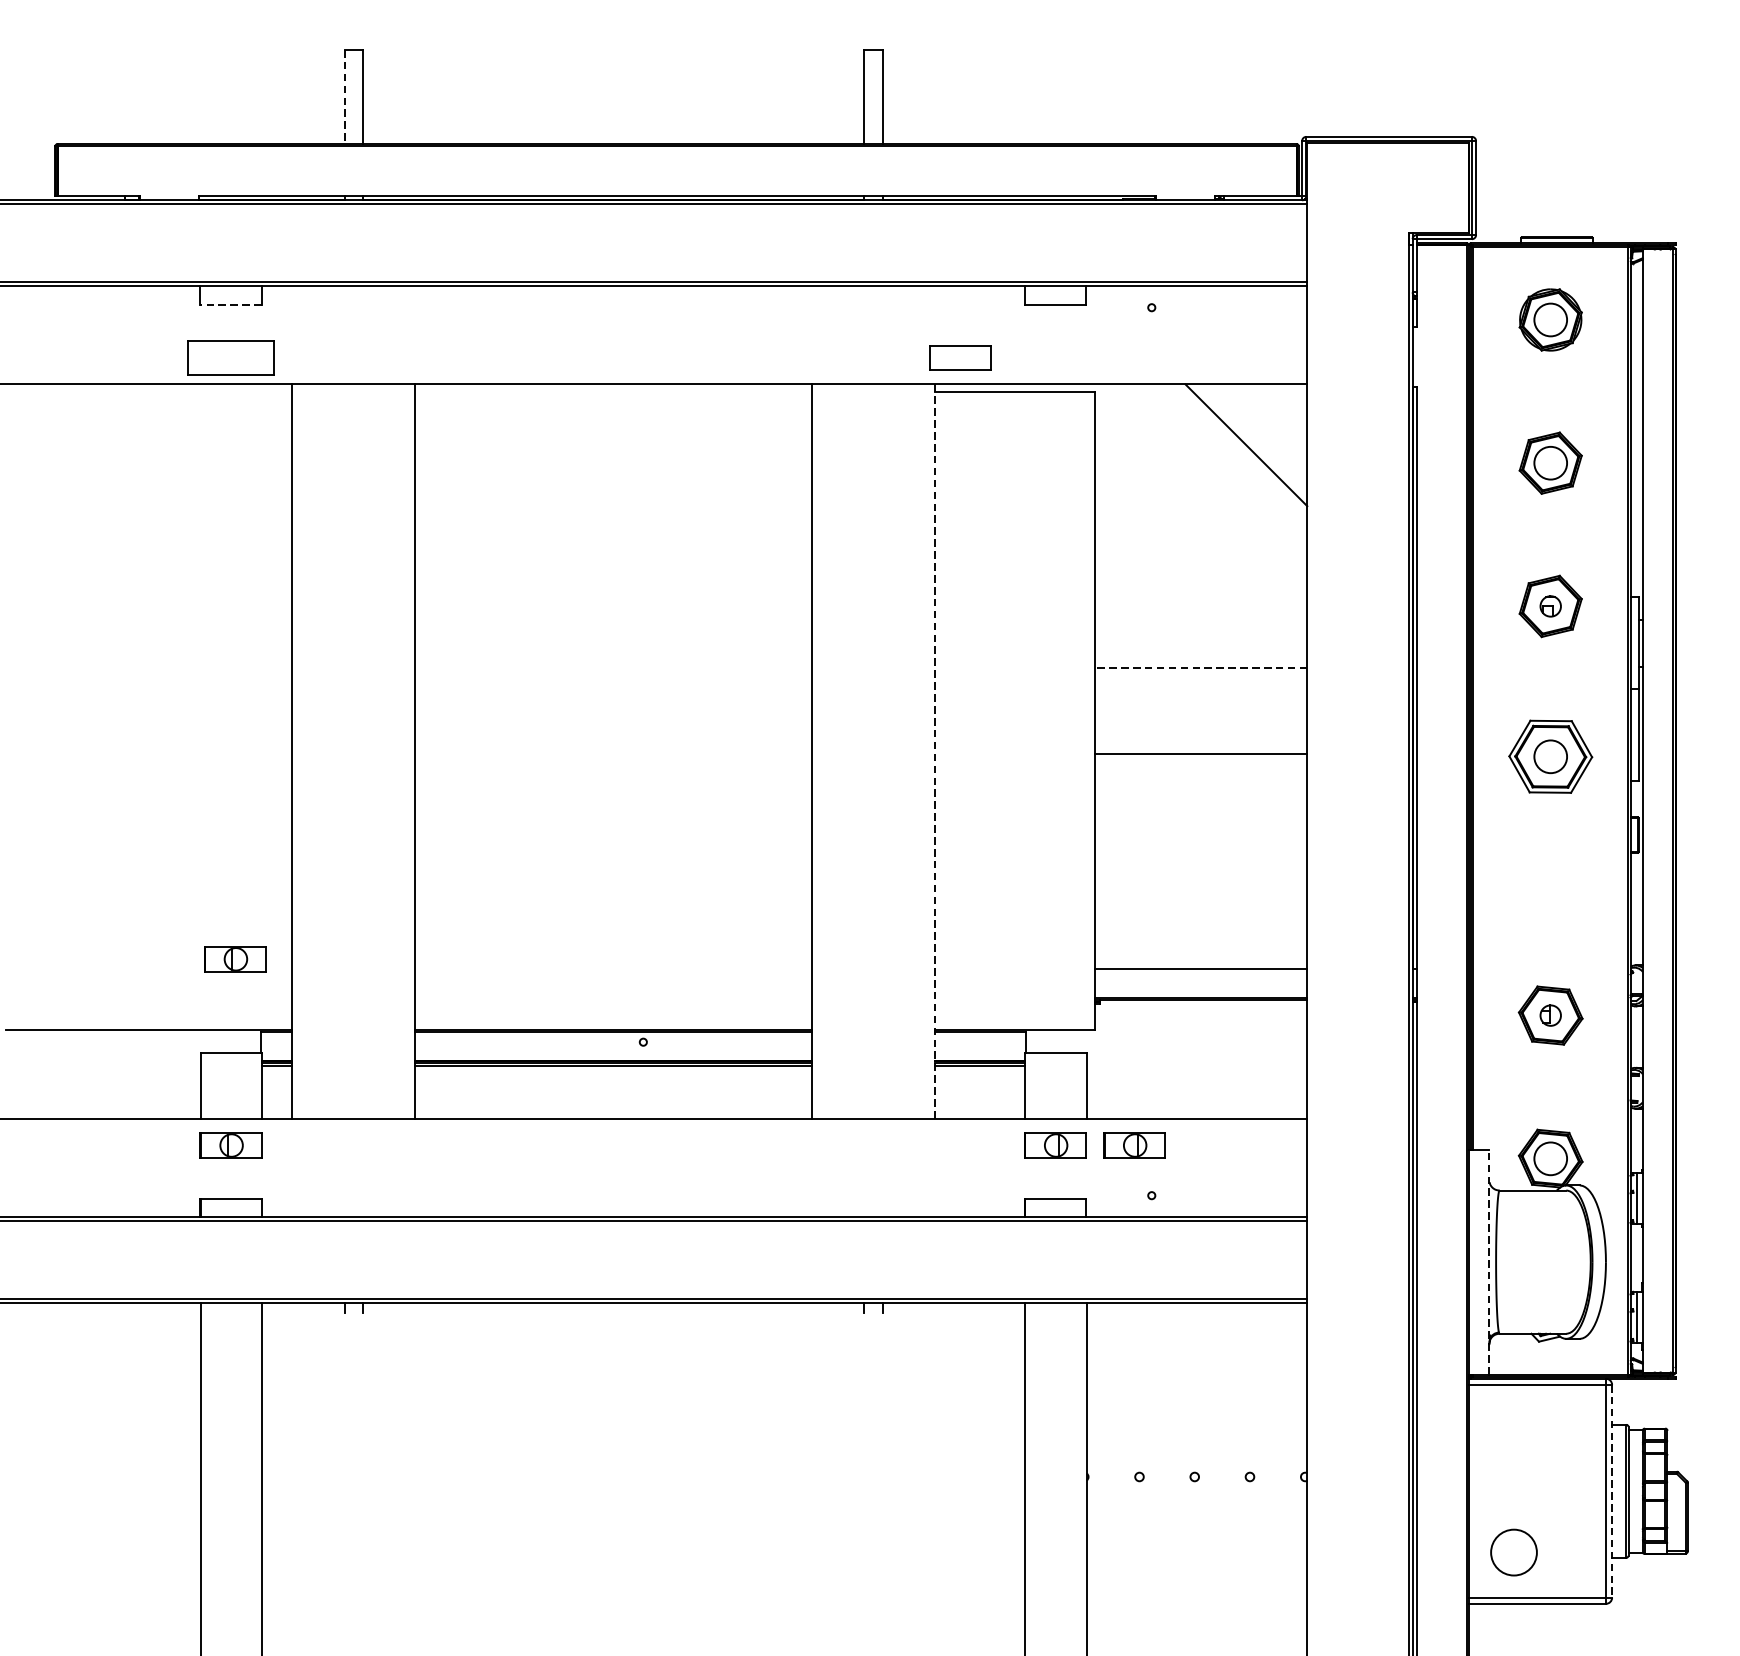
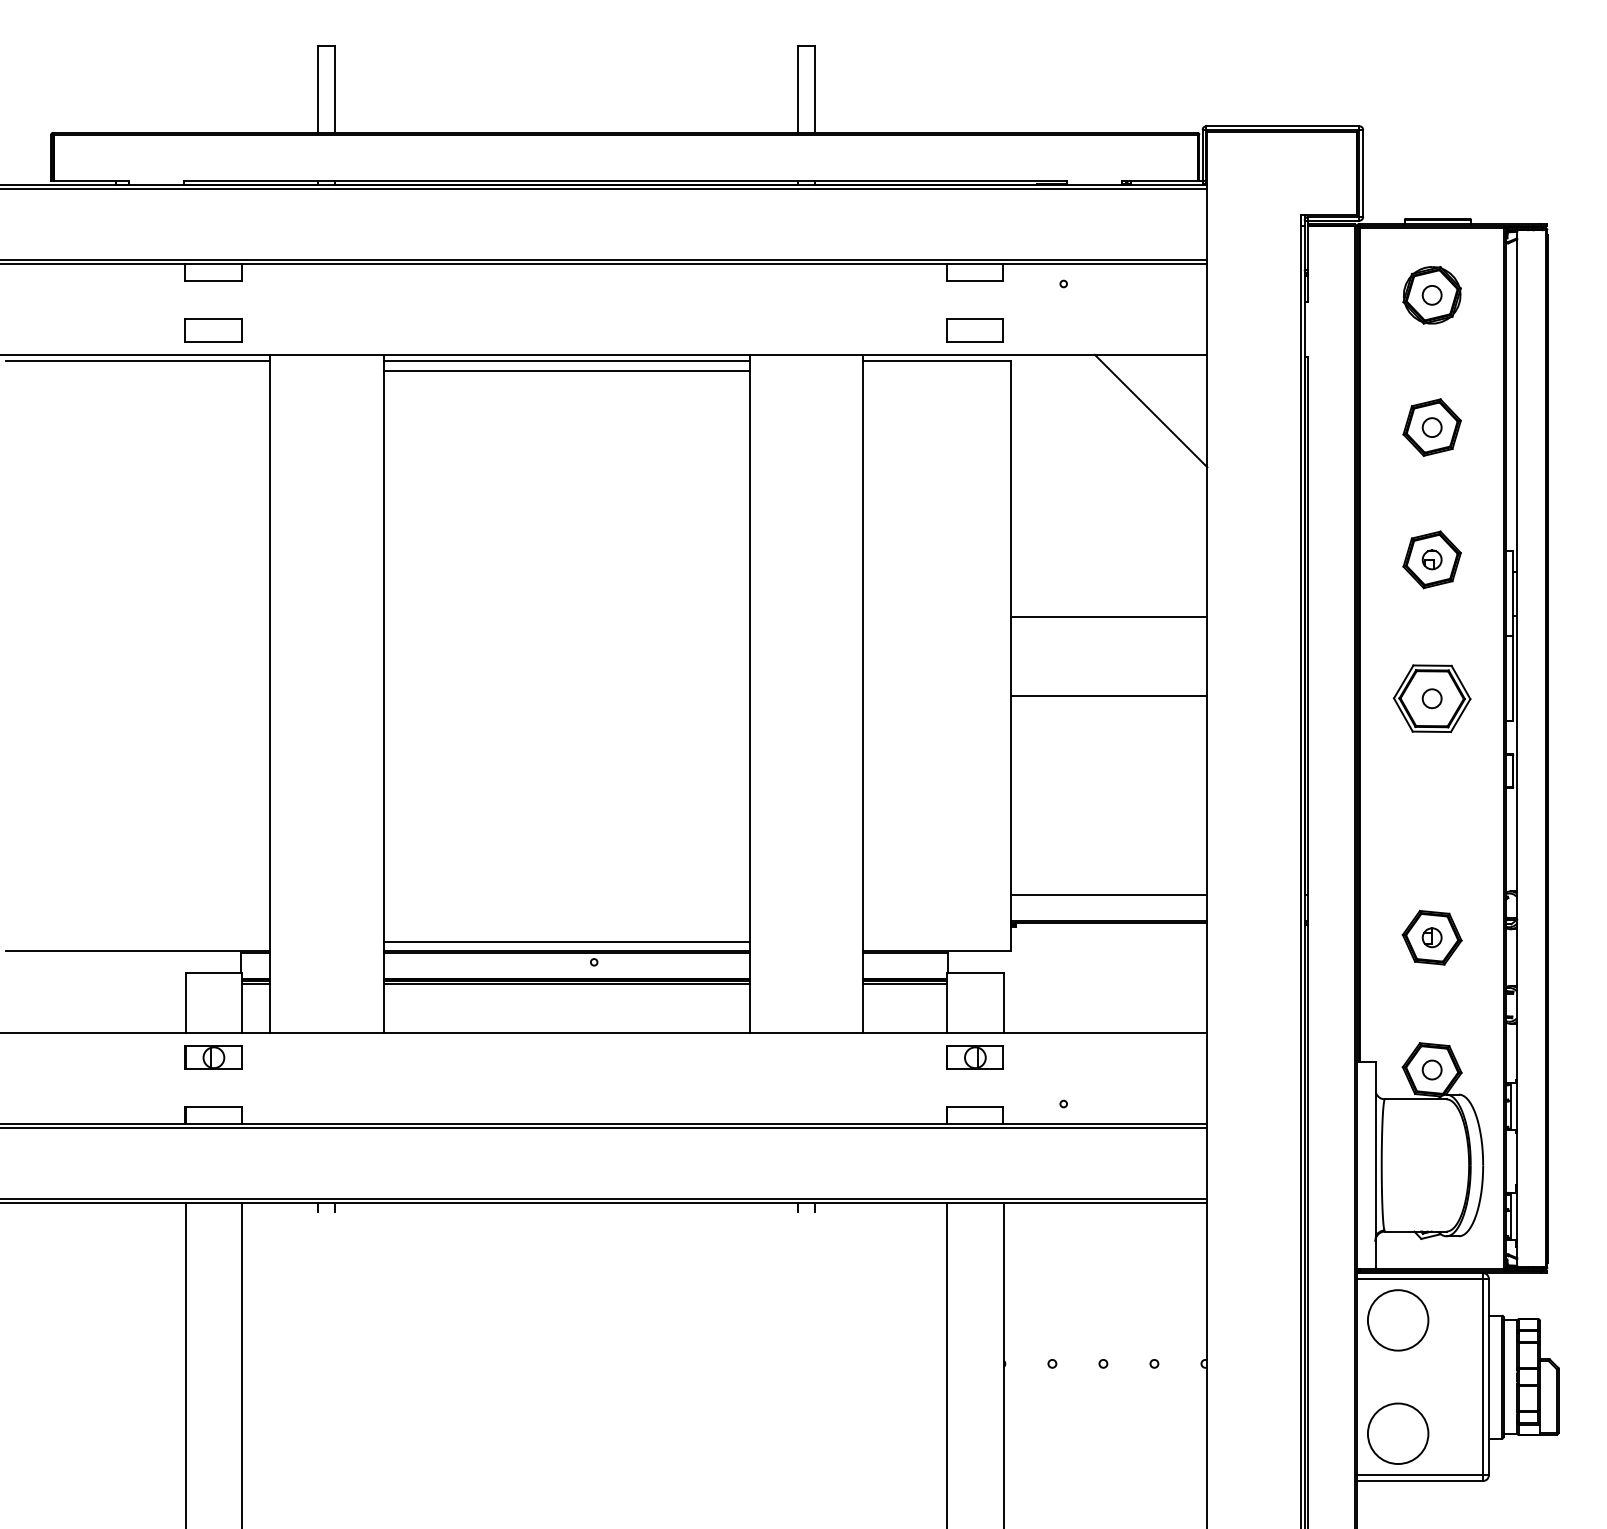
line: (344, 97) -> (318, 89), dashed -> solid
line: (230, 305) -> (212, 281), dashed -> solid
circle: (1549, 319) -> (1431, 294), size x0.62
part: (231, 358) -> (213, 330), size x0.71
part: (959, 358) -> (974, 330), moved
line: (148, 391) -> (137, 361), added
line: (613, 391) -> (566, 361), added
line: (613, 401) -> (566, 370), added
circle: (1549, 463) -> (1431, 427), size x0.62
line: (1200, 667) -> (1108, 616), dashed -> solid
line: (934, 752) -> (863, 694), dashed -> solid
circle: (1549, 756) -> (1431, 698), size x0.62
part: (235, 959) -> (217, 885), removed
line: (613, 1019) -> (566, 941), added
part: (1134, 1145) -> (1047, 1057), removed
circle: (1549, 1158) -> (1431, 1069), size x0.62
line: (1489, 1262) -> (1375, 1165), dashed -> solid
circle: (1514, 1430) -> (1398, 1320), added
line: (1611, 1491) -> (1488, 1377), dashed -> solid
circle: (1514, 1552) -> (1398, 1433), size x1.43

